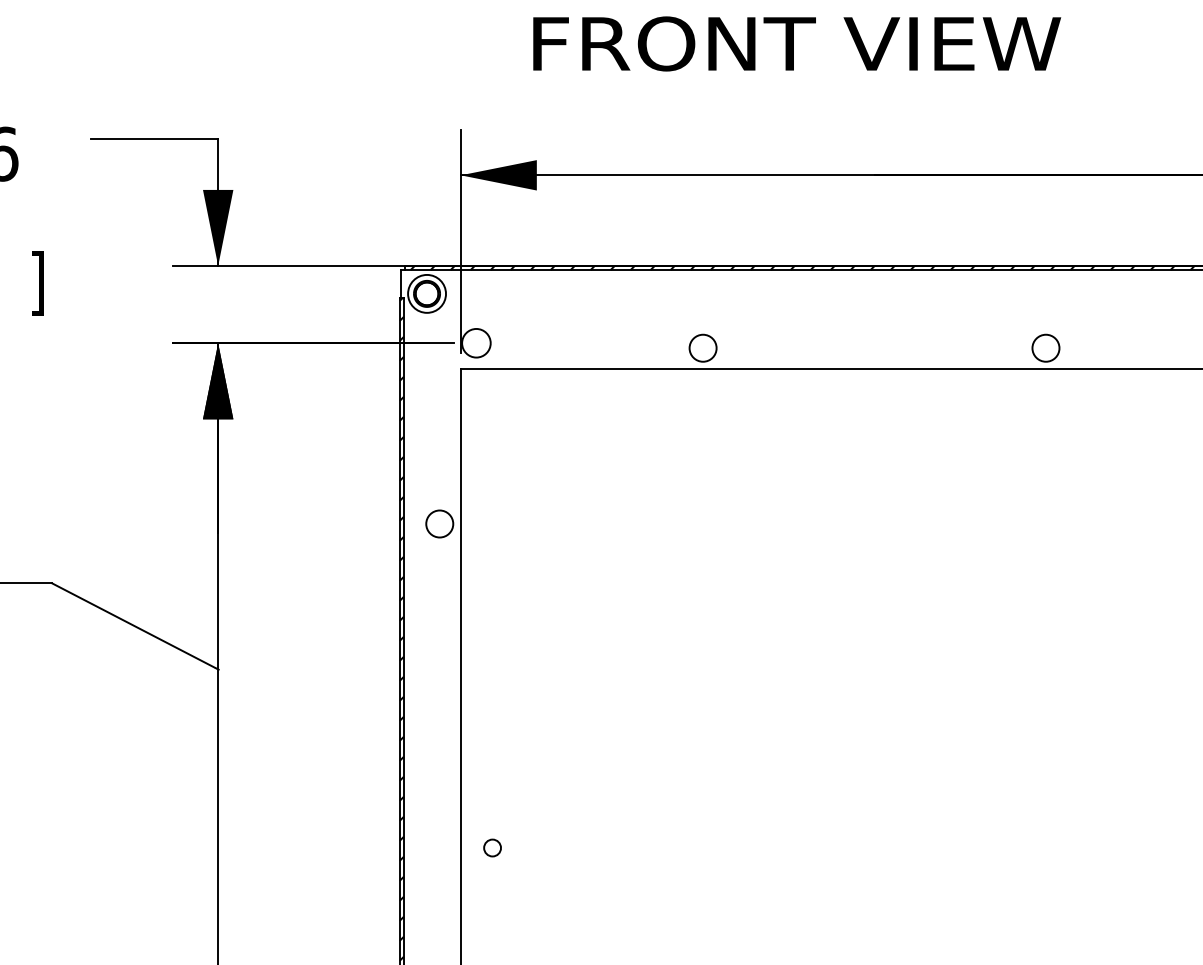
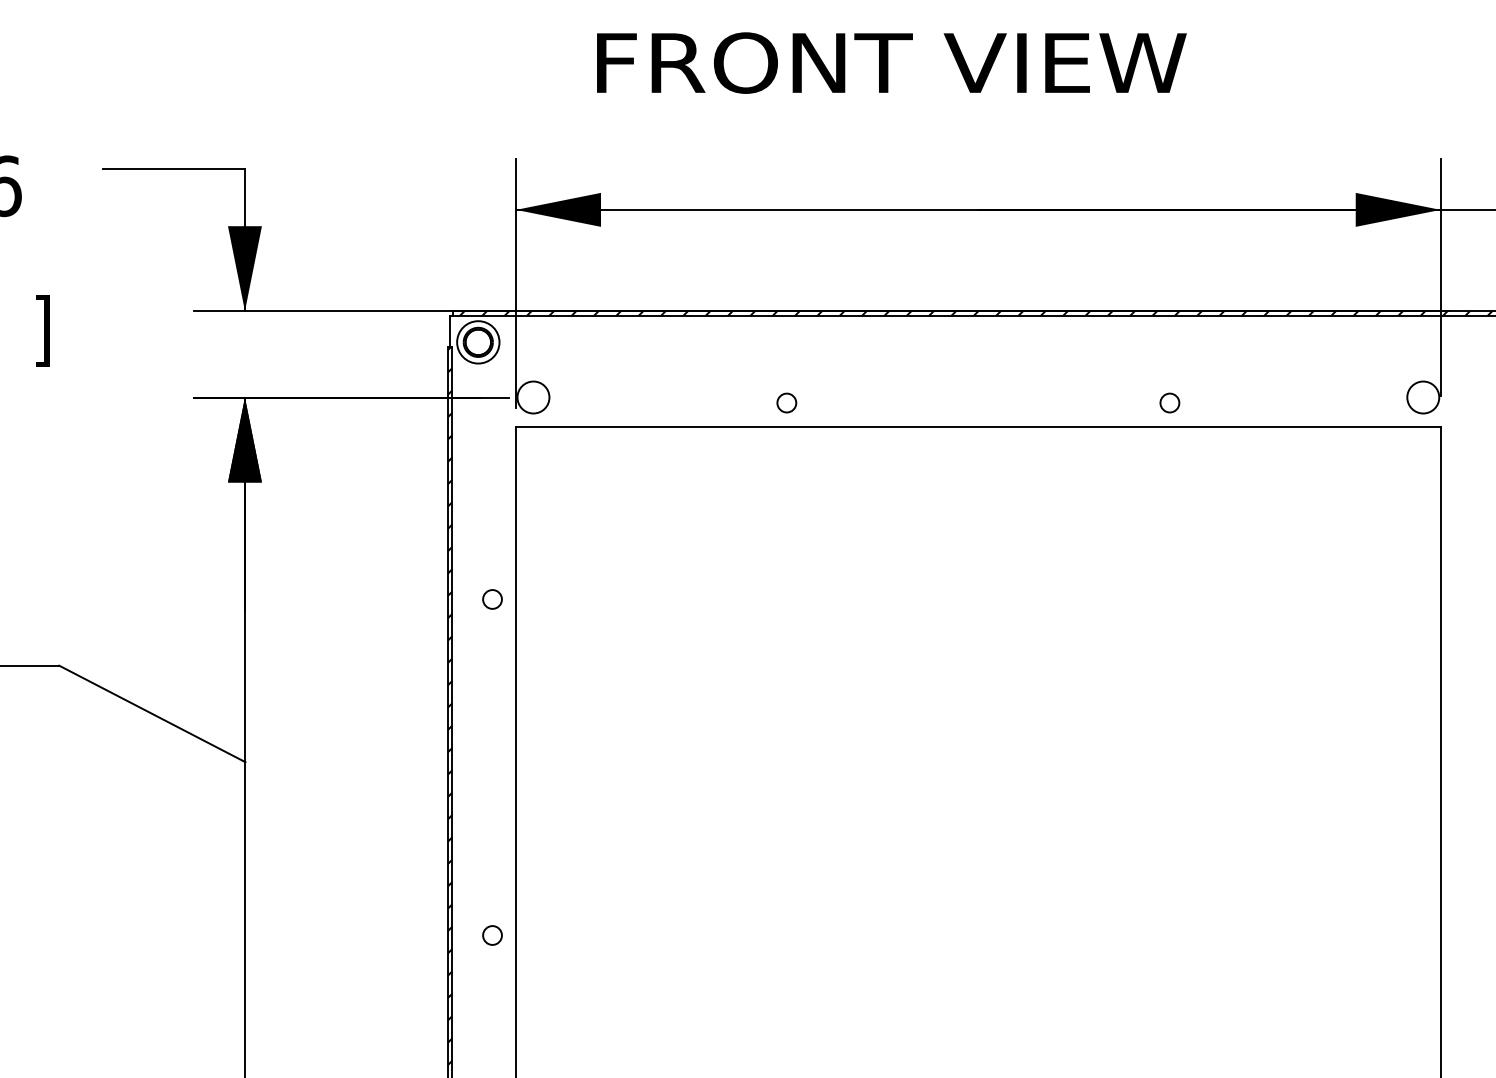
circle: (702, 347) -> (786, 402), size x0.62
circle: (1045, 347) -> (1169, 402), size x0.62
circle: (439, 524) -> (492, 599), size x0.62
circle: (492, 848) -> (492, 935), moved

